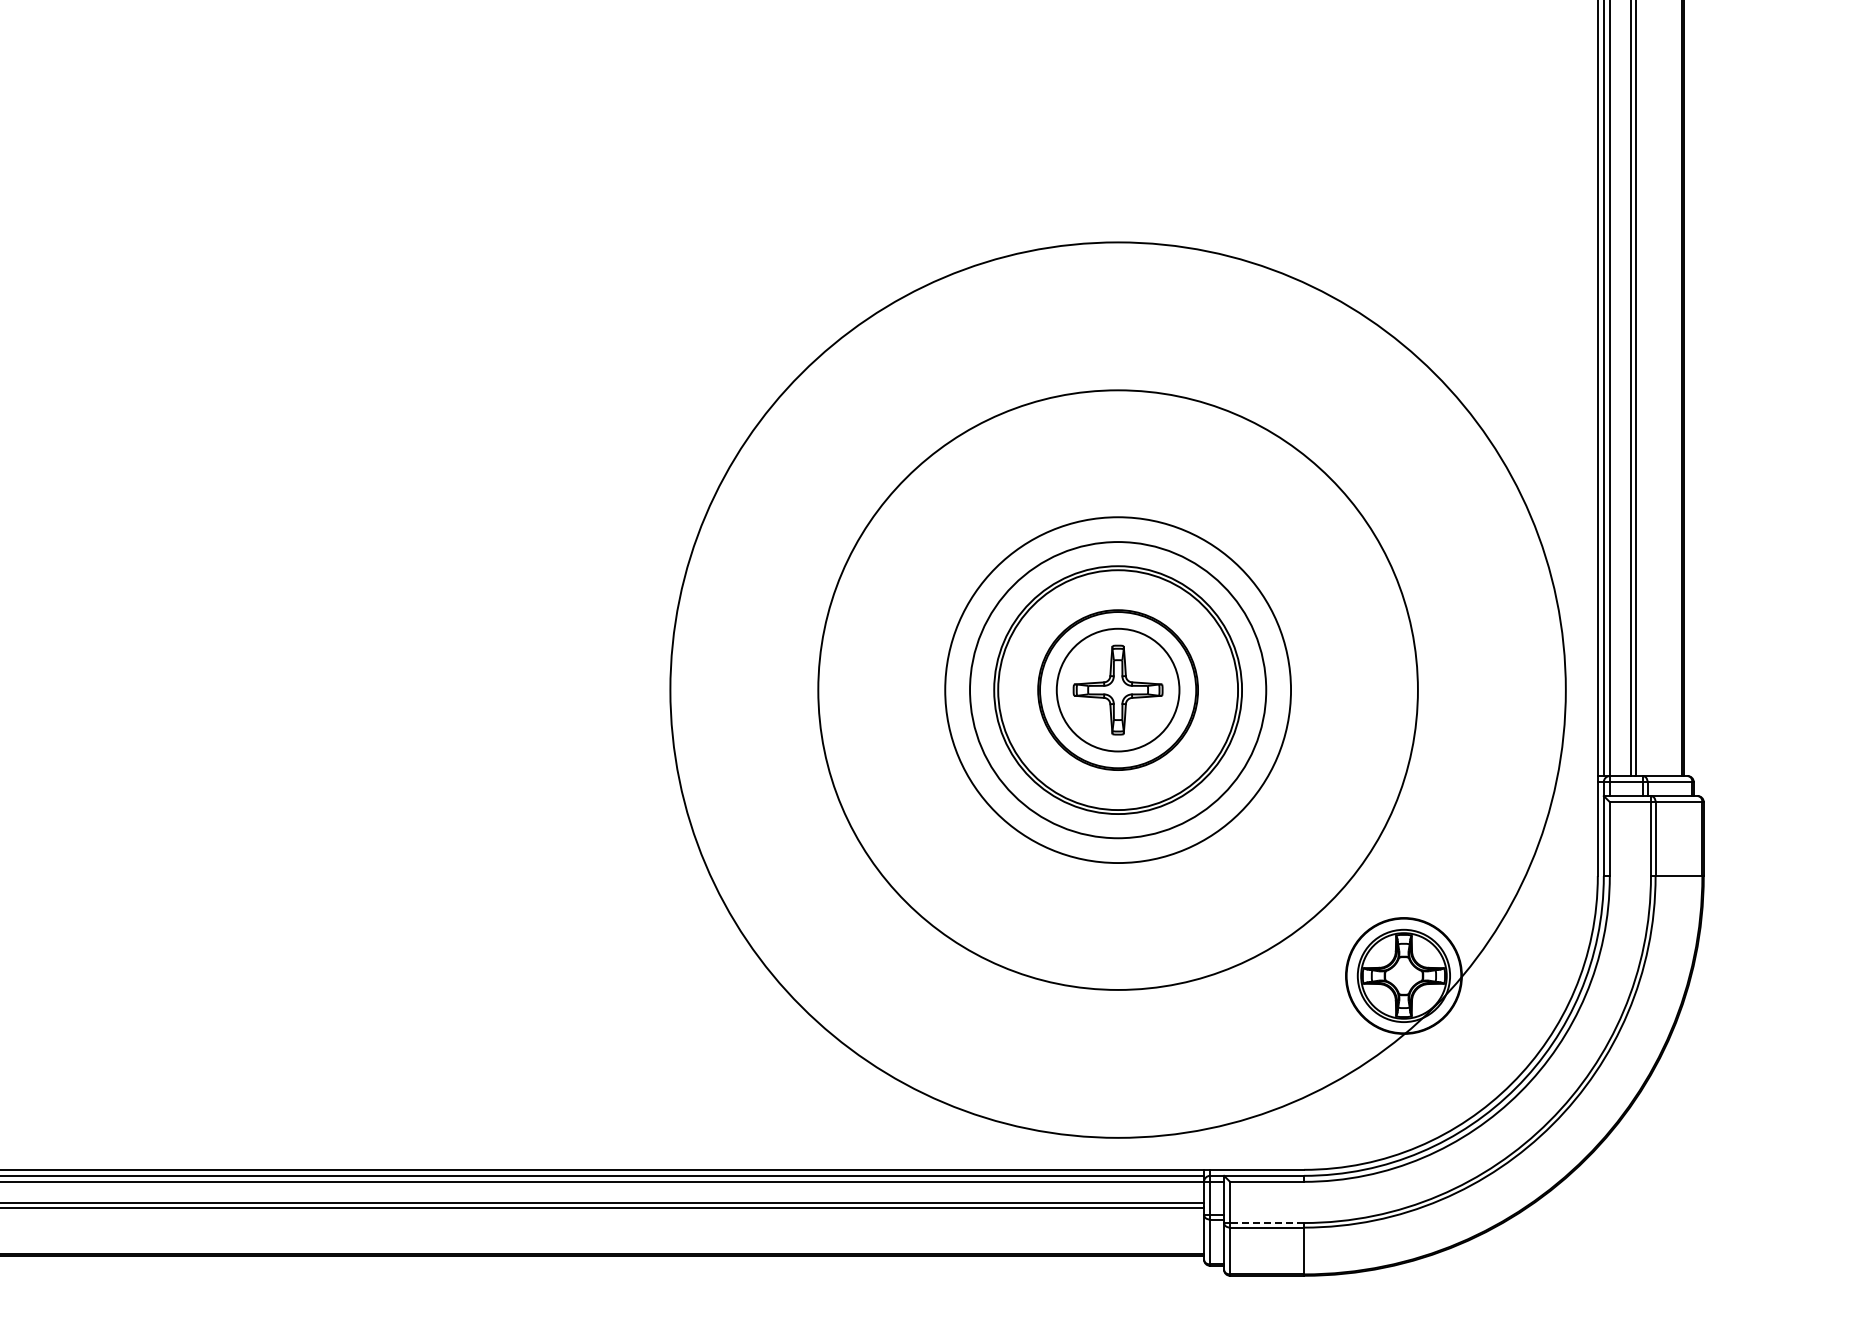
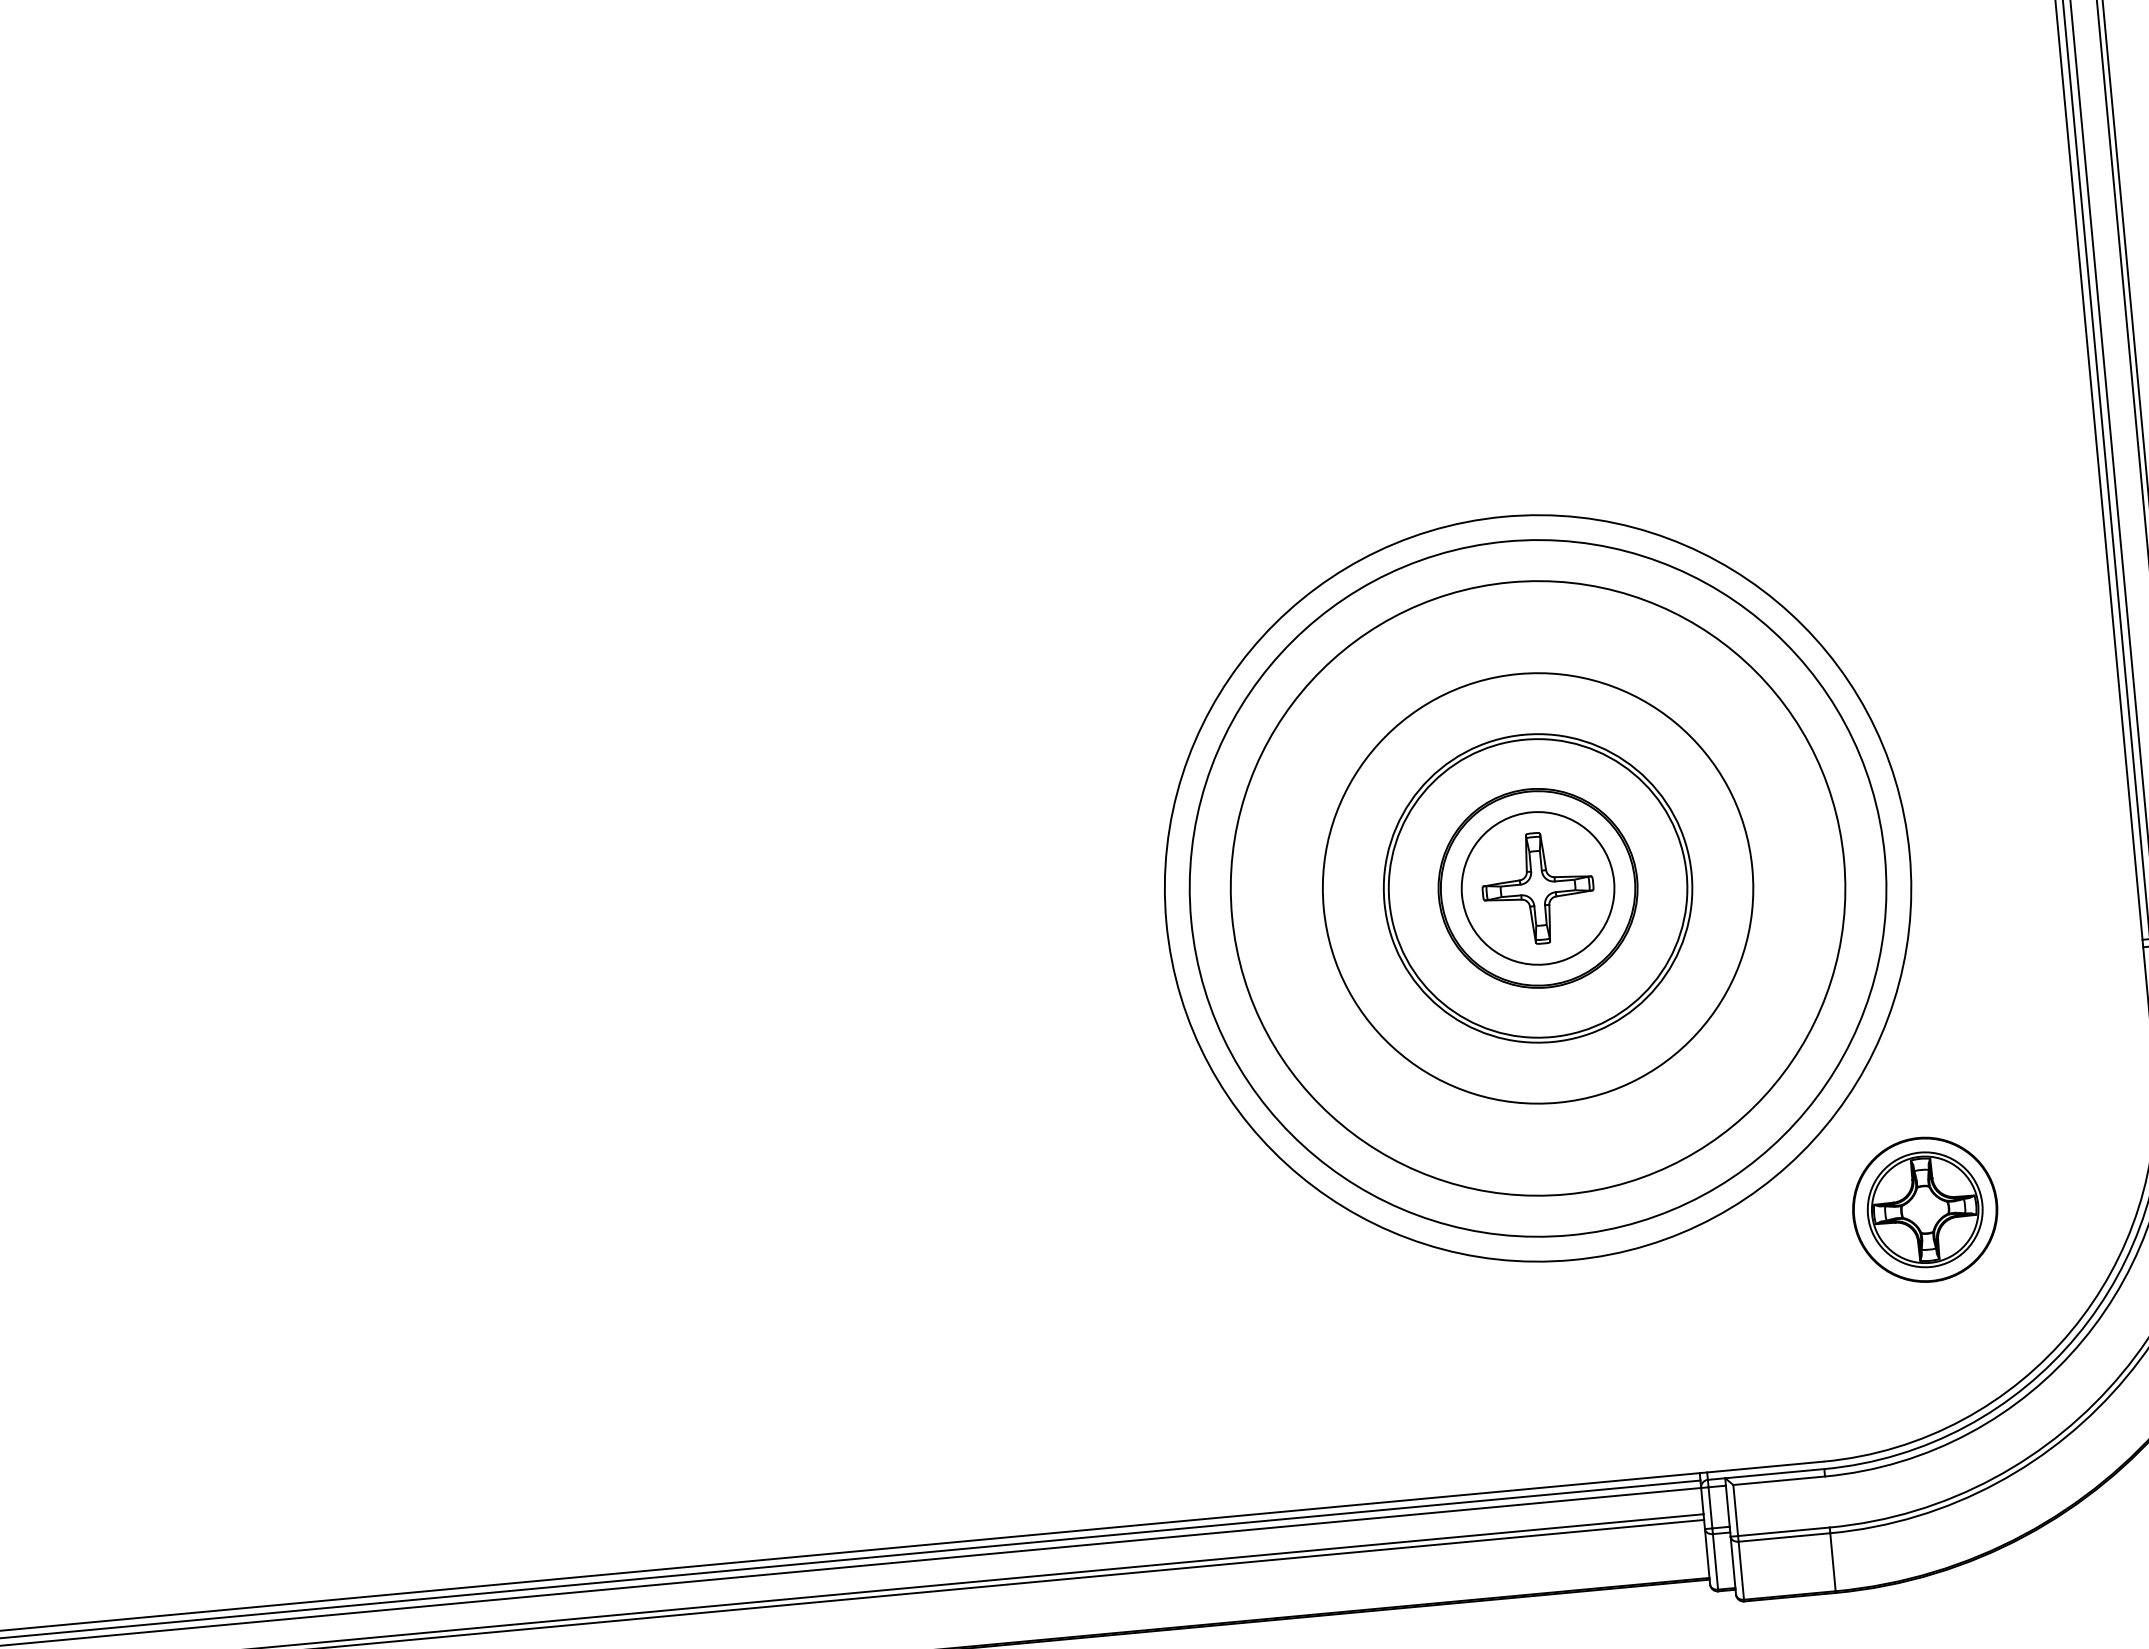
circle: (1117, 689) -> (1537, 887), size x0.62
circle: (1117, 689) -> (1537, 887), size x1.67
line: (1267, 1223) -> (1784, 1532), dashed -> solid

